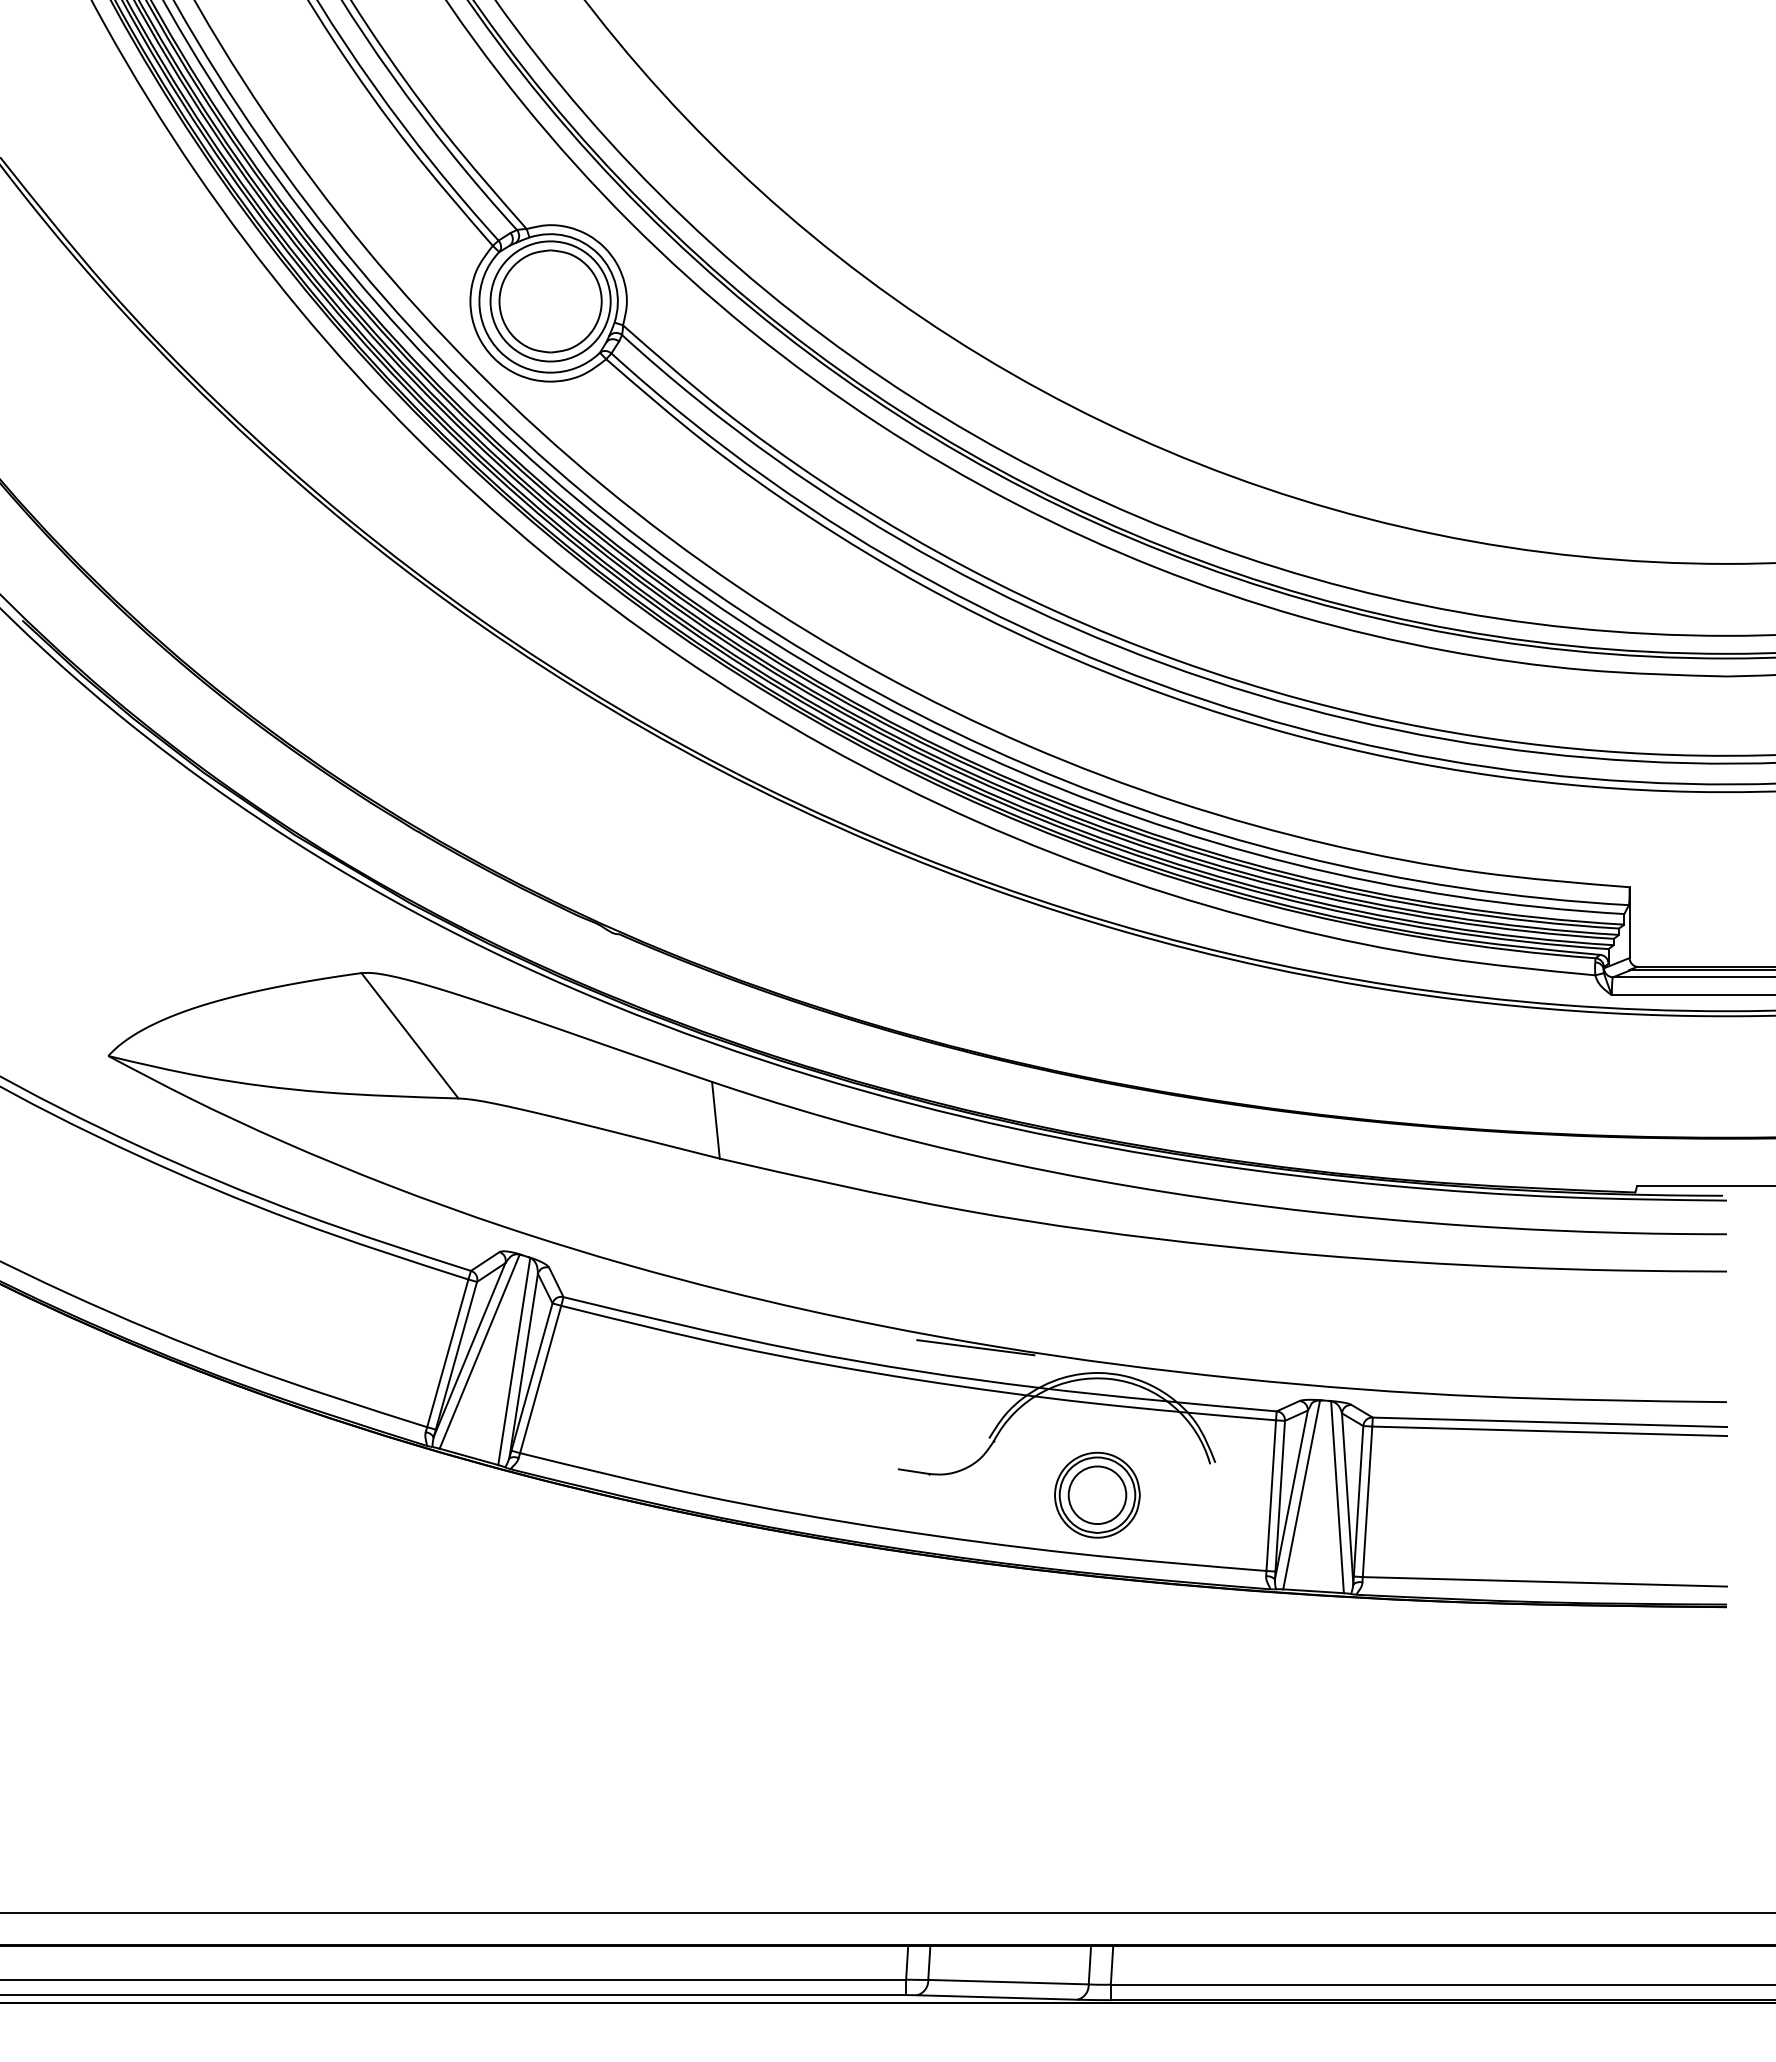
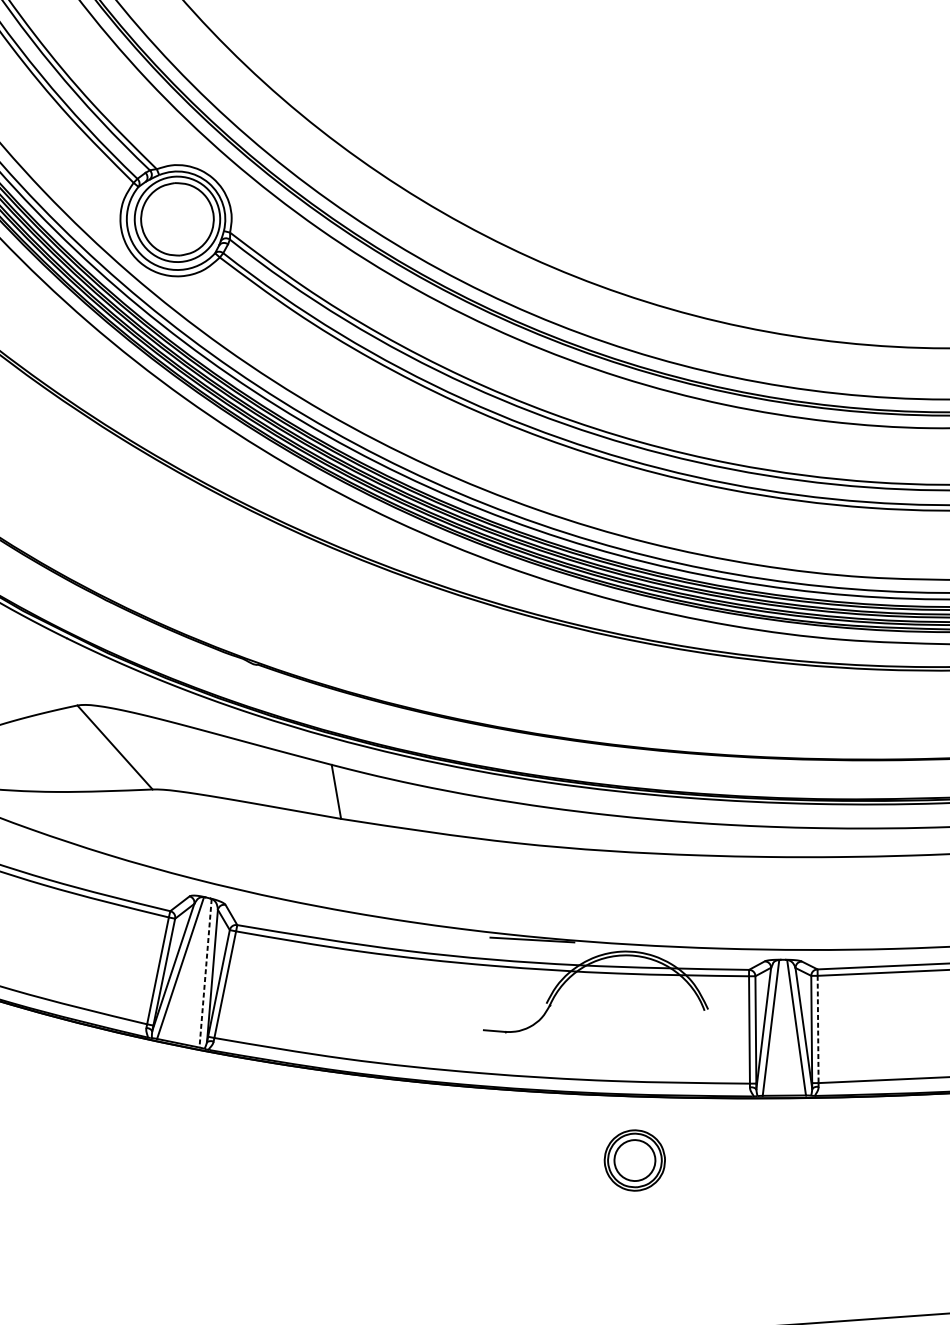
line: (514, 1361) -> (205, 973), solid -> dashed
part: (1097, 1494) -> (634, 1160), moved
line: (1367, 1502) -> (818, 1029), solid -> dashed

